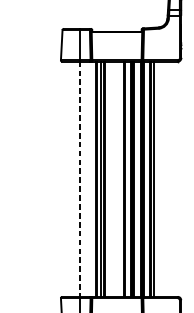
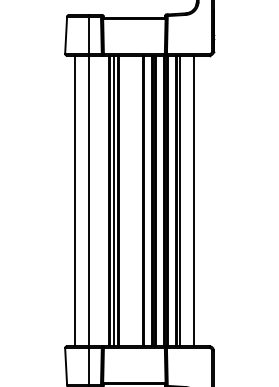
line: (69, 178) -> (75, 200), added
line: (164, 178) -> (193, 200), added
line: (79, 179) -> (88, 201), dashed -> solid

